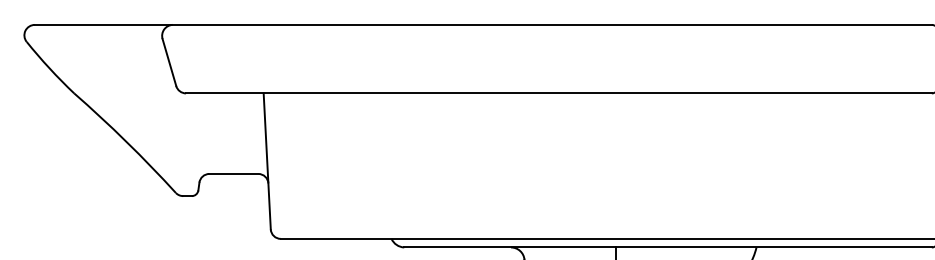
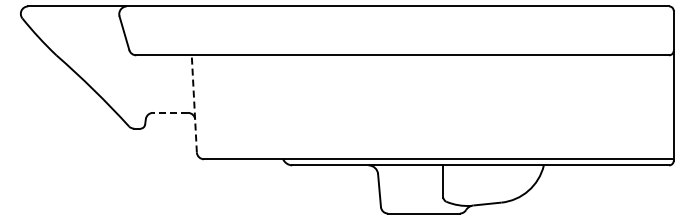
line: (267, 160) -> (194, 103), solid -> dashed
line: (233, 173) -> (170, 112), solid -> dashed

